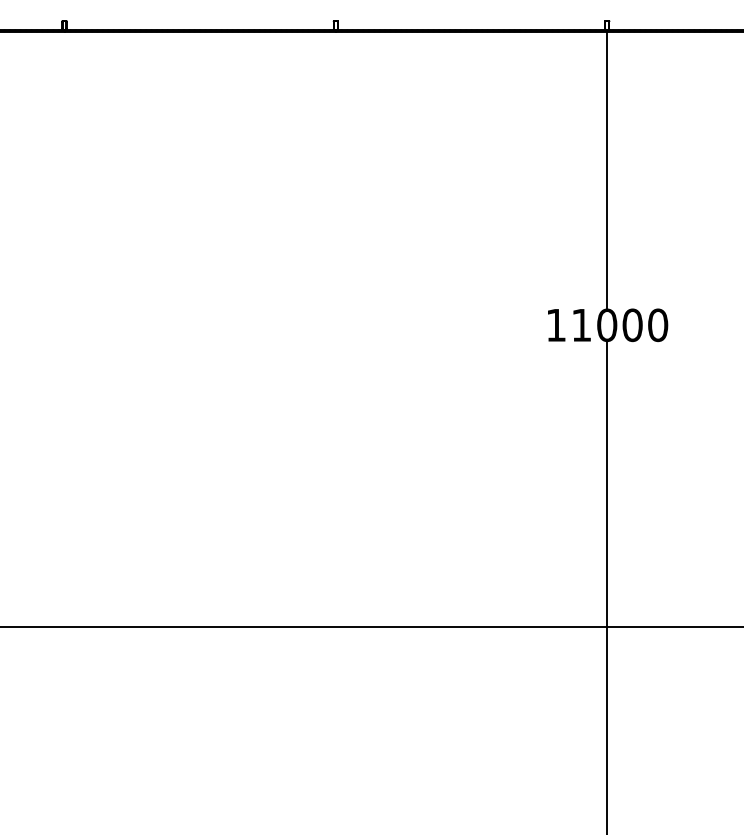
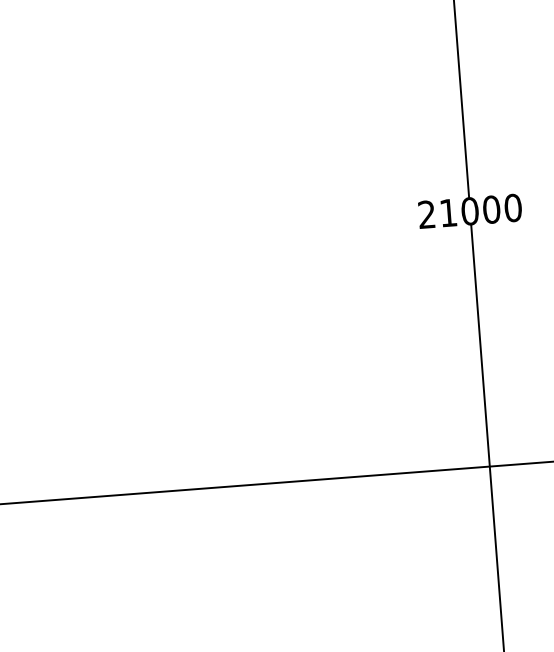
text: (555, 324) -> (426, 214), 11000 -> 21000

